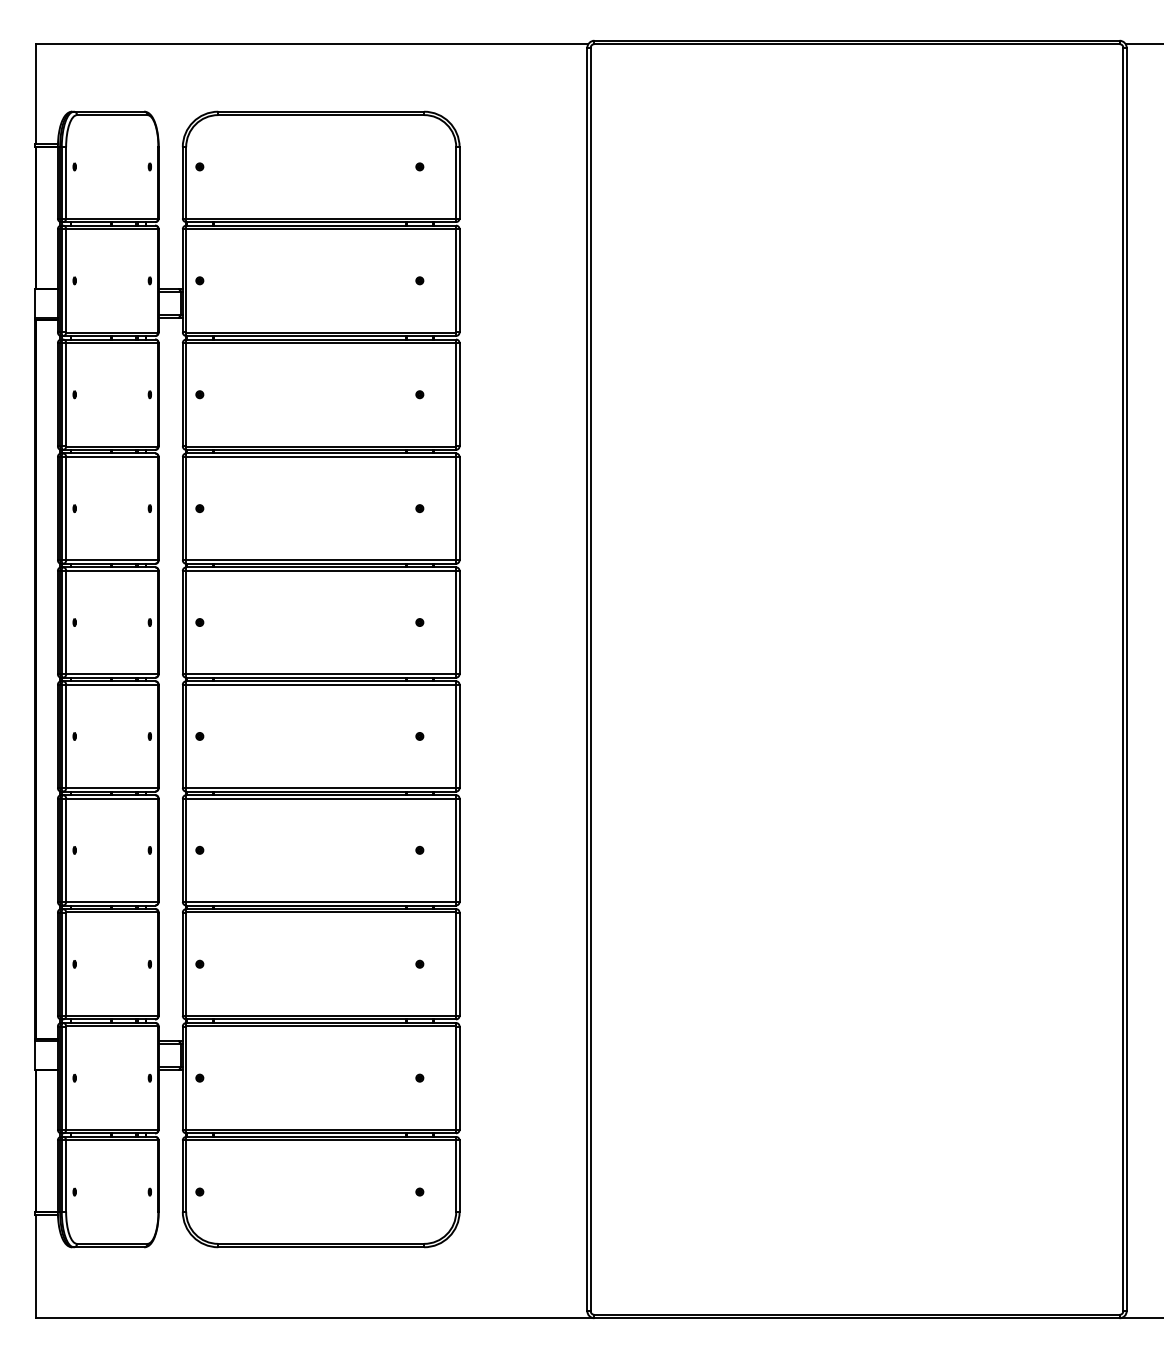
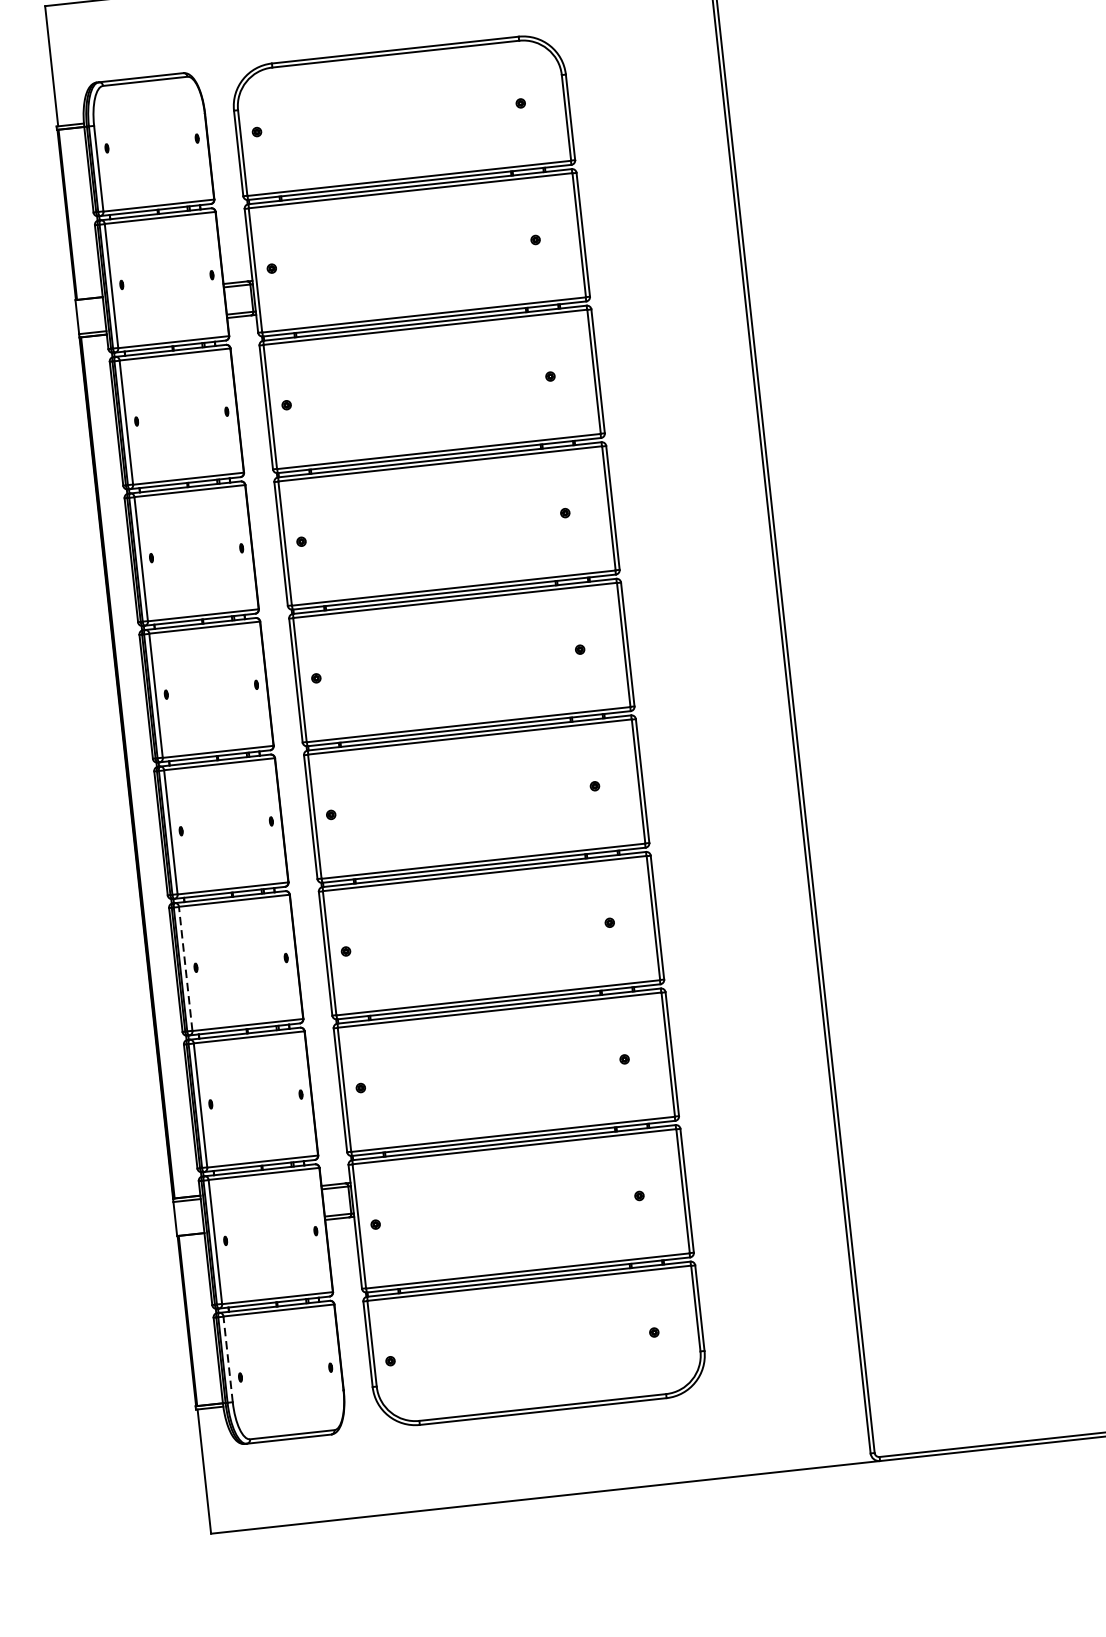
line: (66, 850) -> (186, 969), solid -> dashed
line: (66, 1176) -> (228, 1359), solid -> dashed

